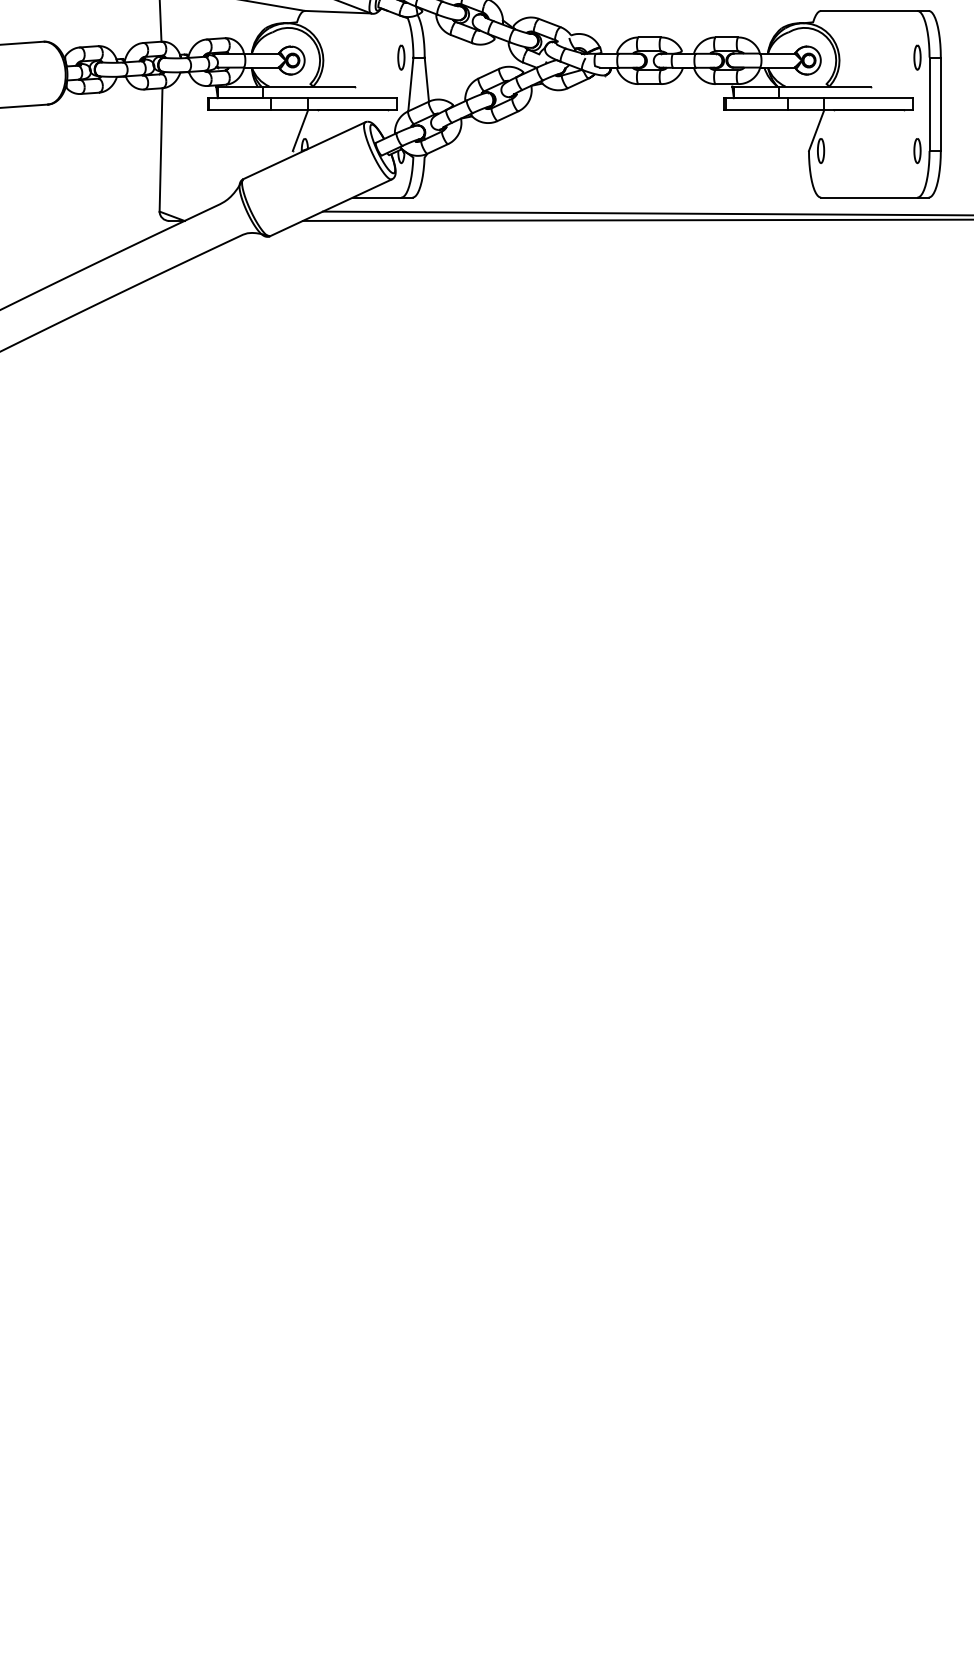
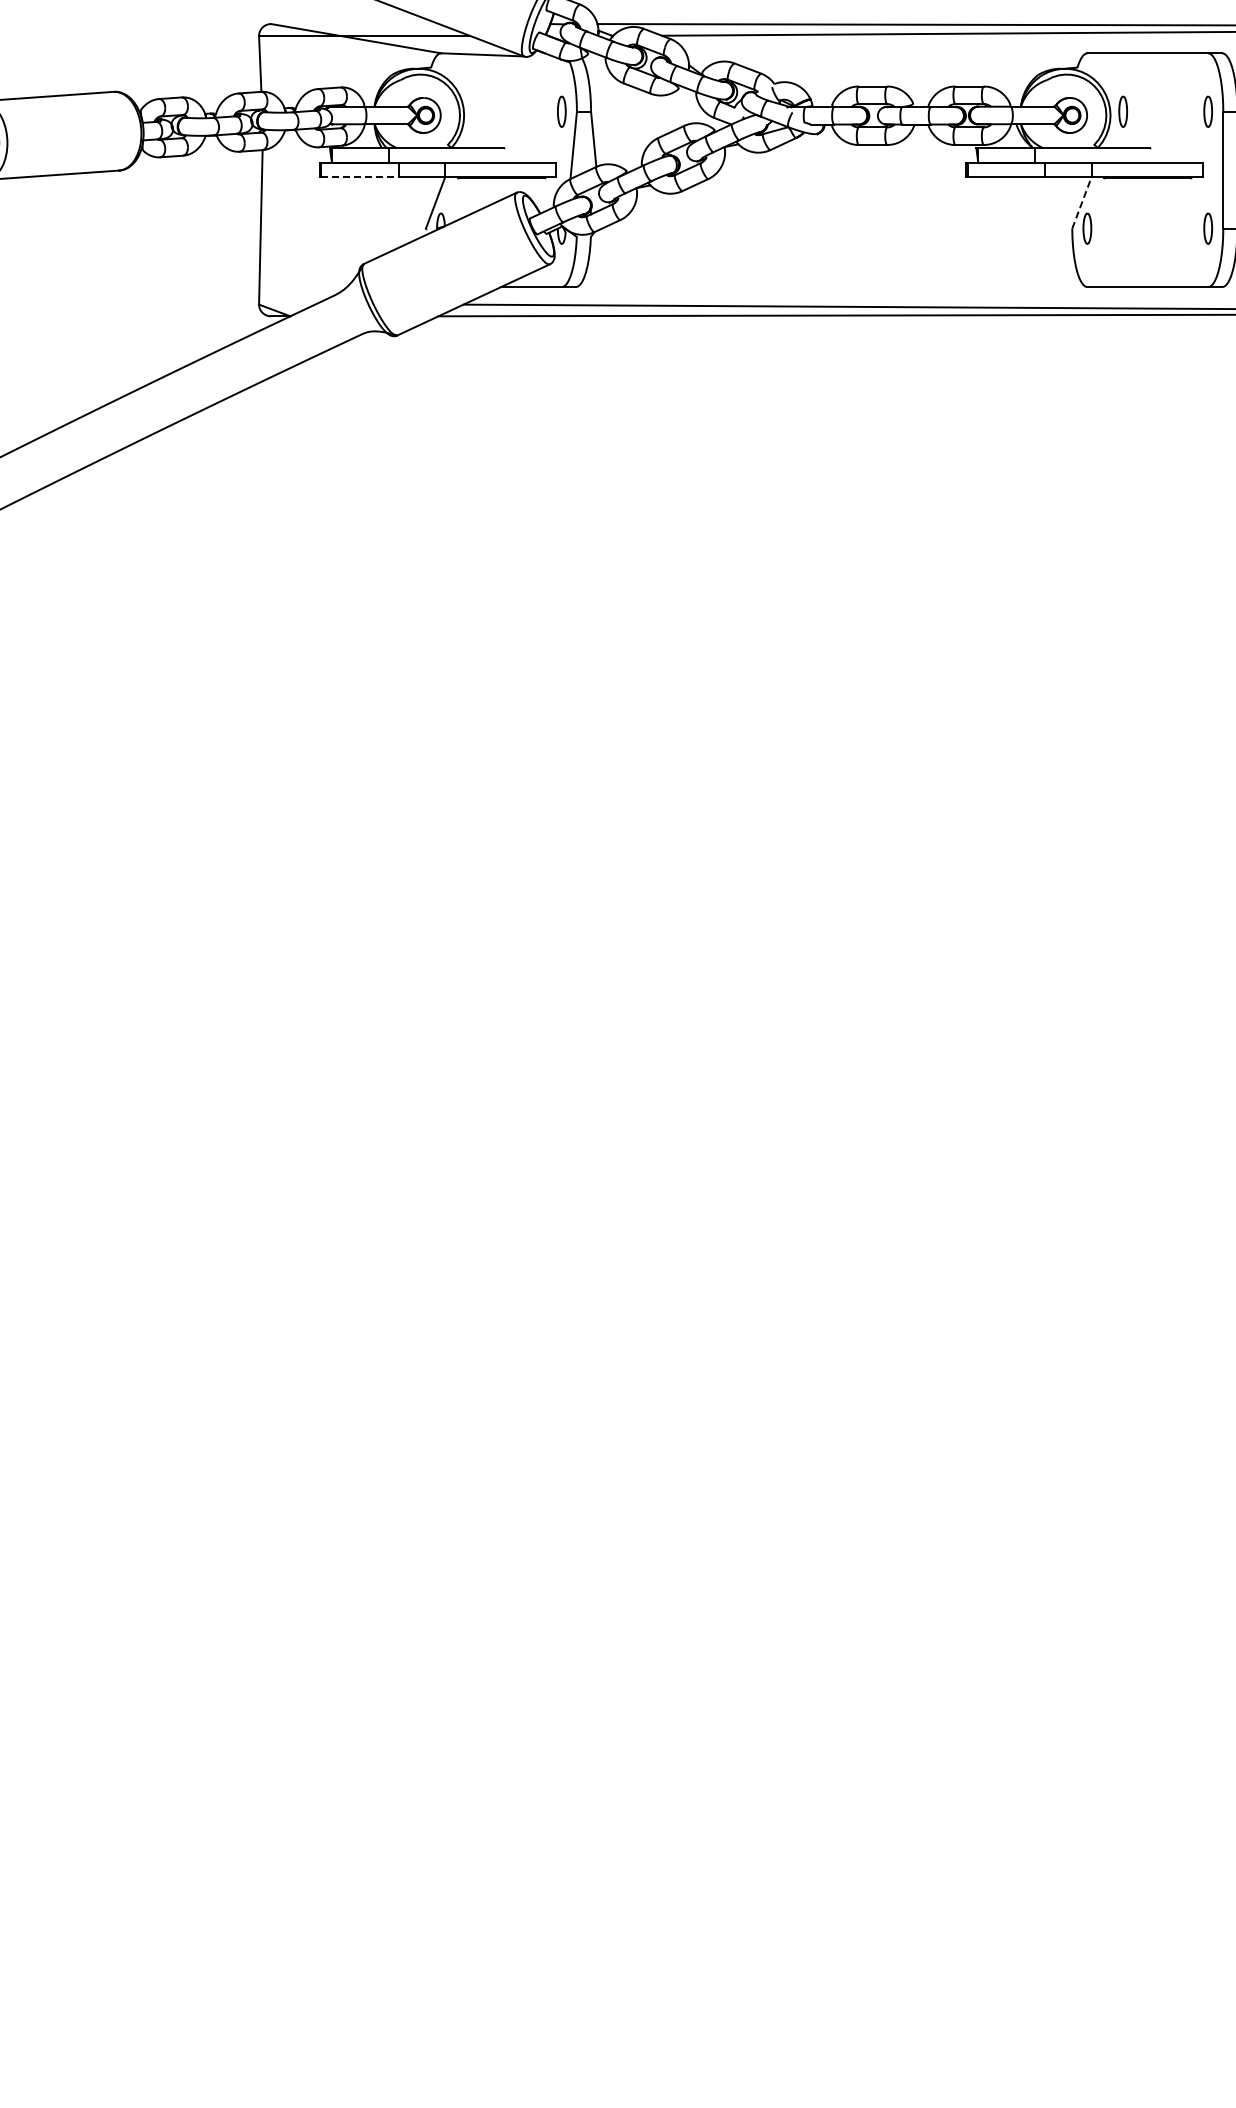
part: (849, 57) -> (1123, 111), added
line: (240, 110) -> (360, 177), solid -> dashed
line: (817, 130) -> (1082, 202), solid -> dashed

